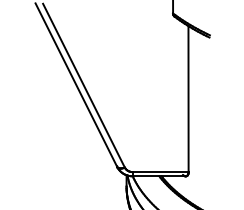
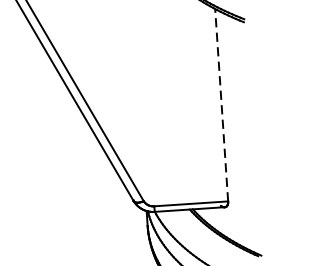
line: (188, 99) -> (221, 105), solid -> dashed

